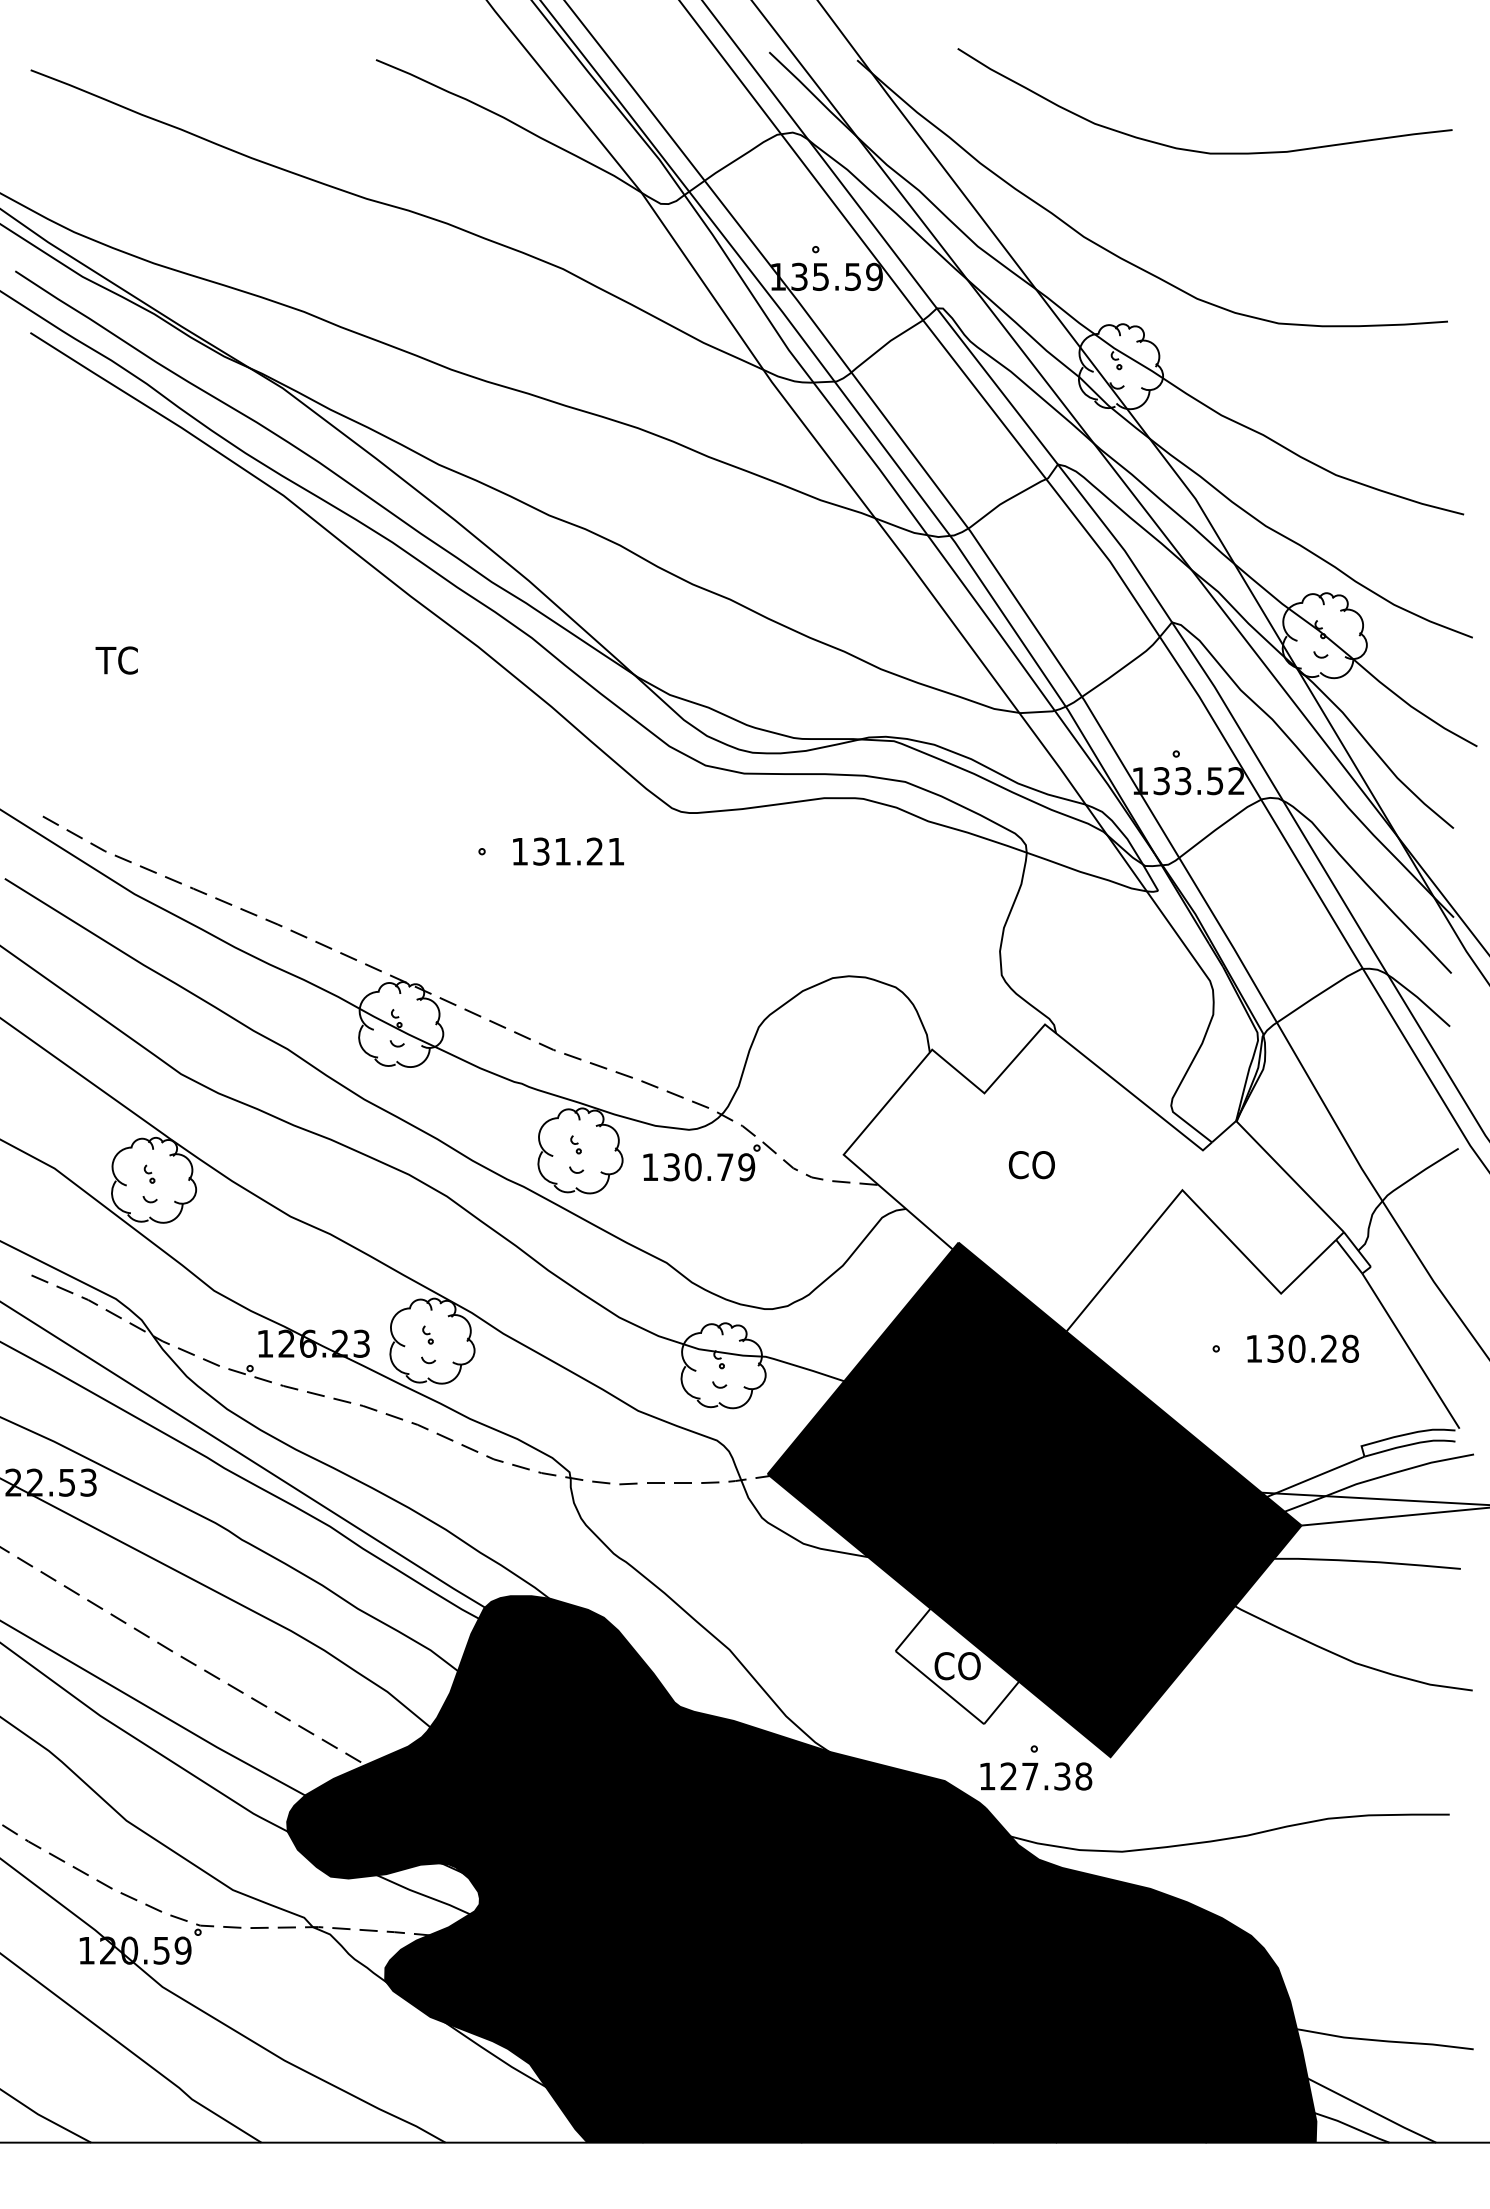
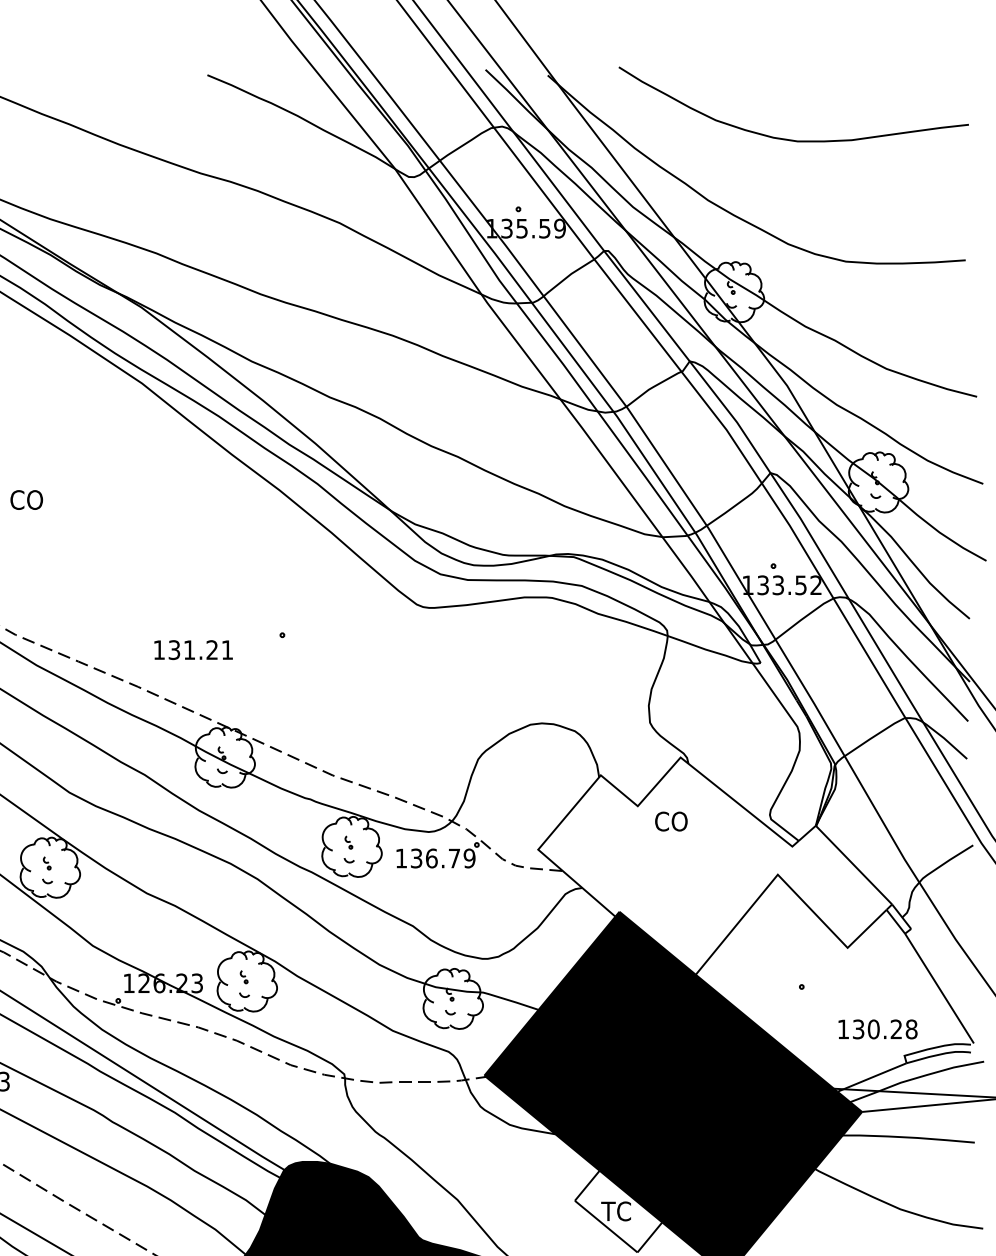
text: (119, 660) -> (25, 500), TC -> CO
text: (568, 851) -> (193, 649), moved
text: (1031, 1165) -> (671, 821), moved
text: (692, 1167) -> (431, 858), 130.79 -> 136.79
text: (1302, 1348) -> (877, 1029), moved
text: (956, 1666) -> (618, 1211), CO -> TC

